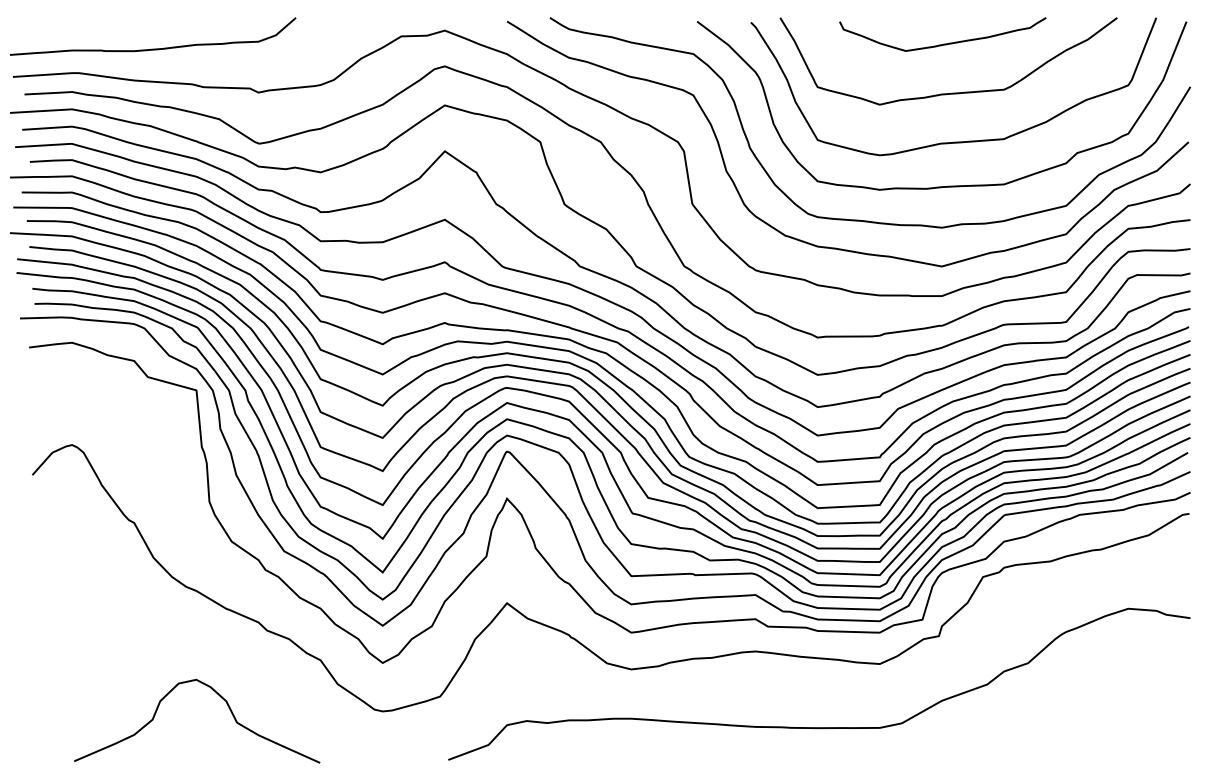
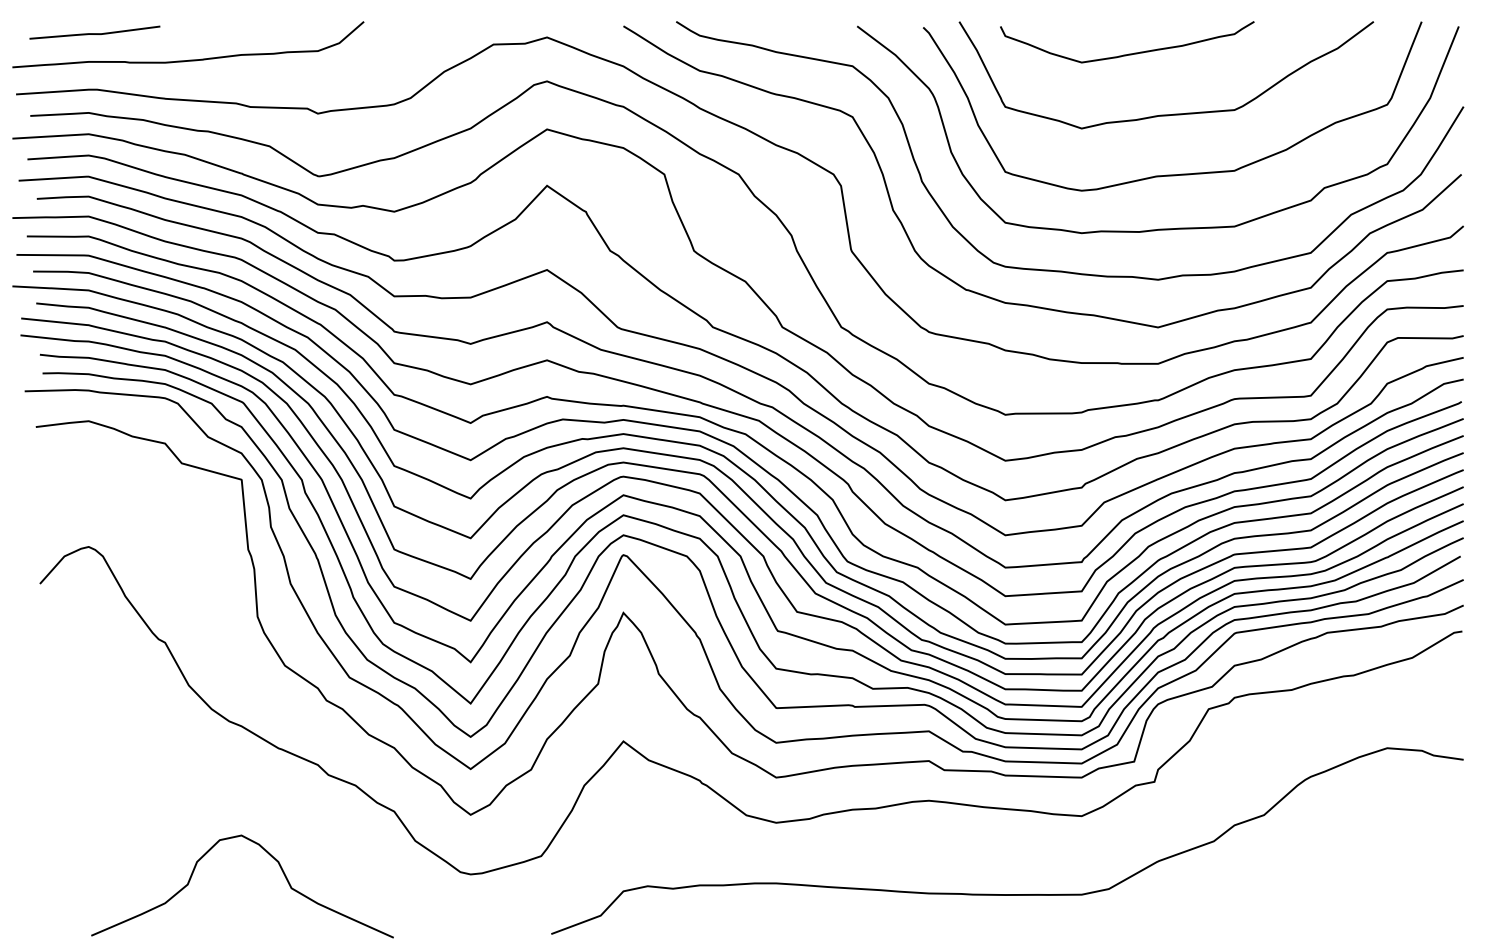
line: (77, 27) -> (95, 33), added
curve: (943, 43) -> (1128, 53), moved

